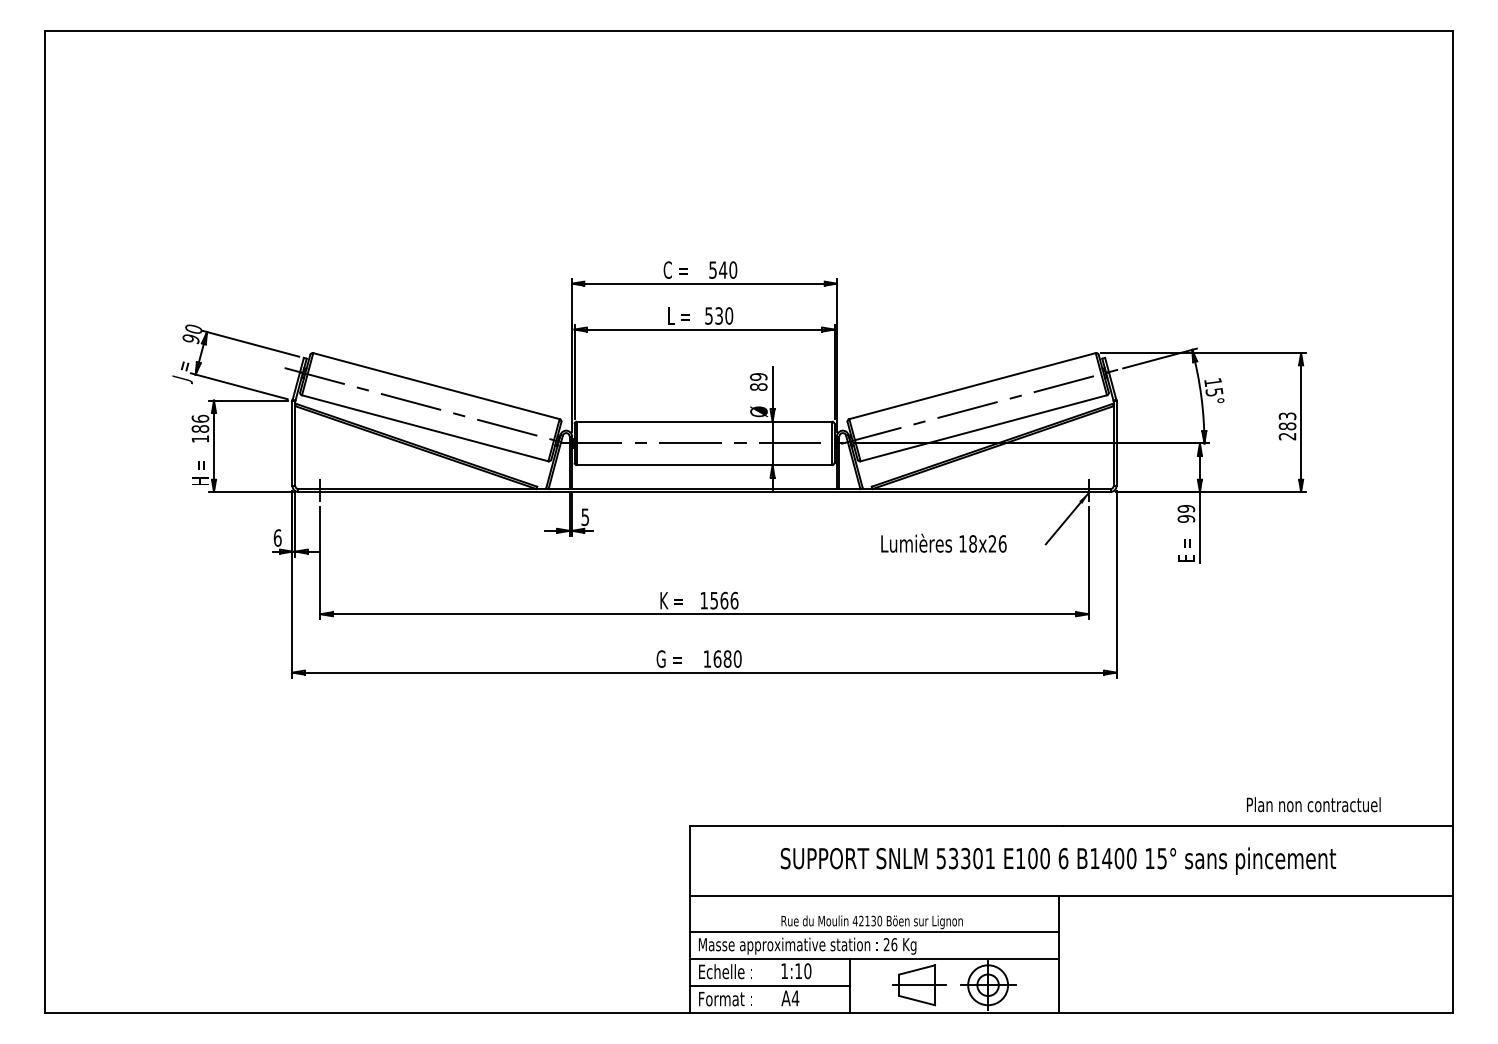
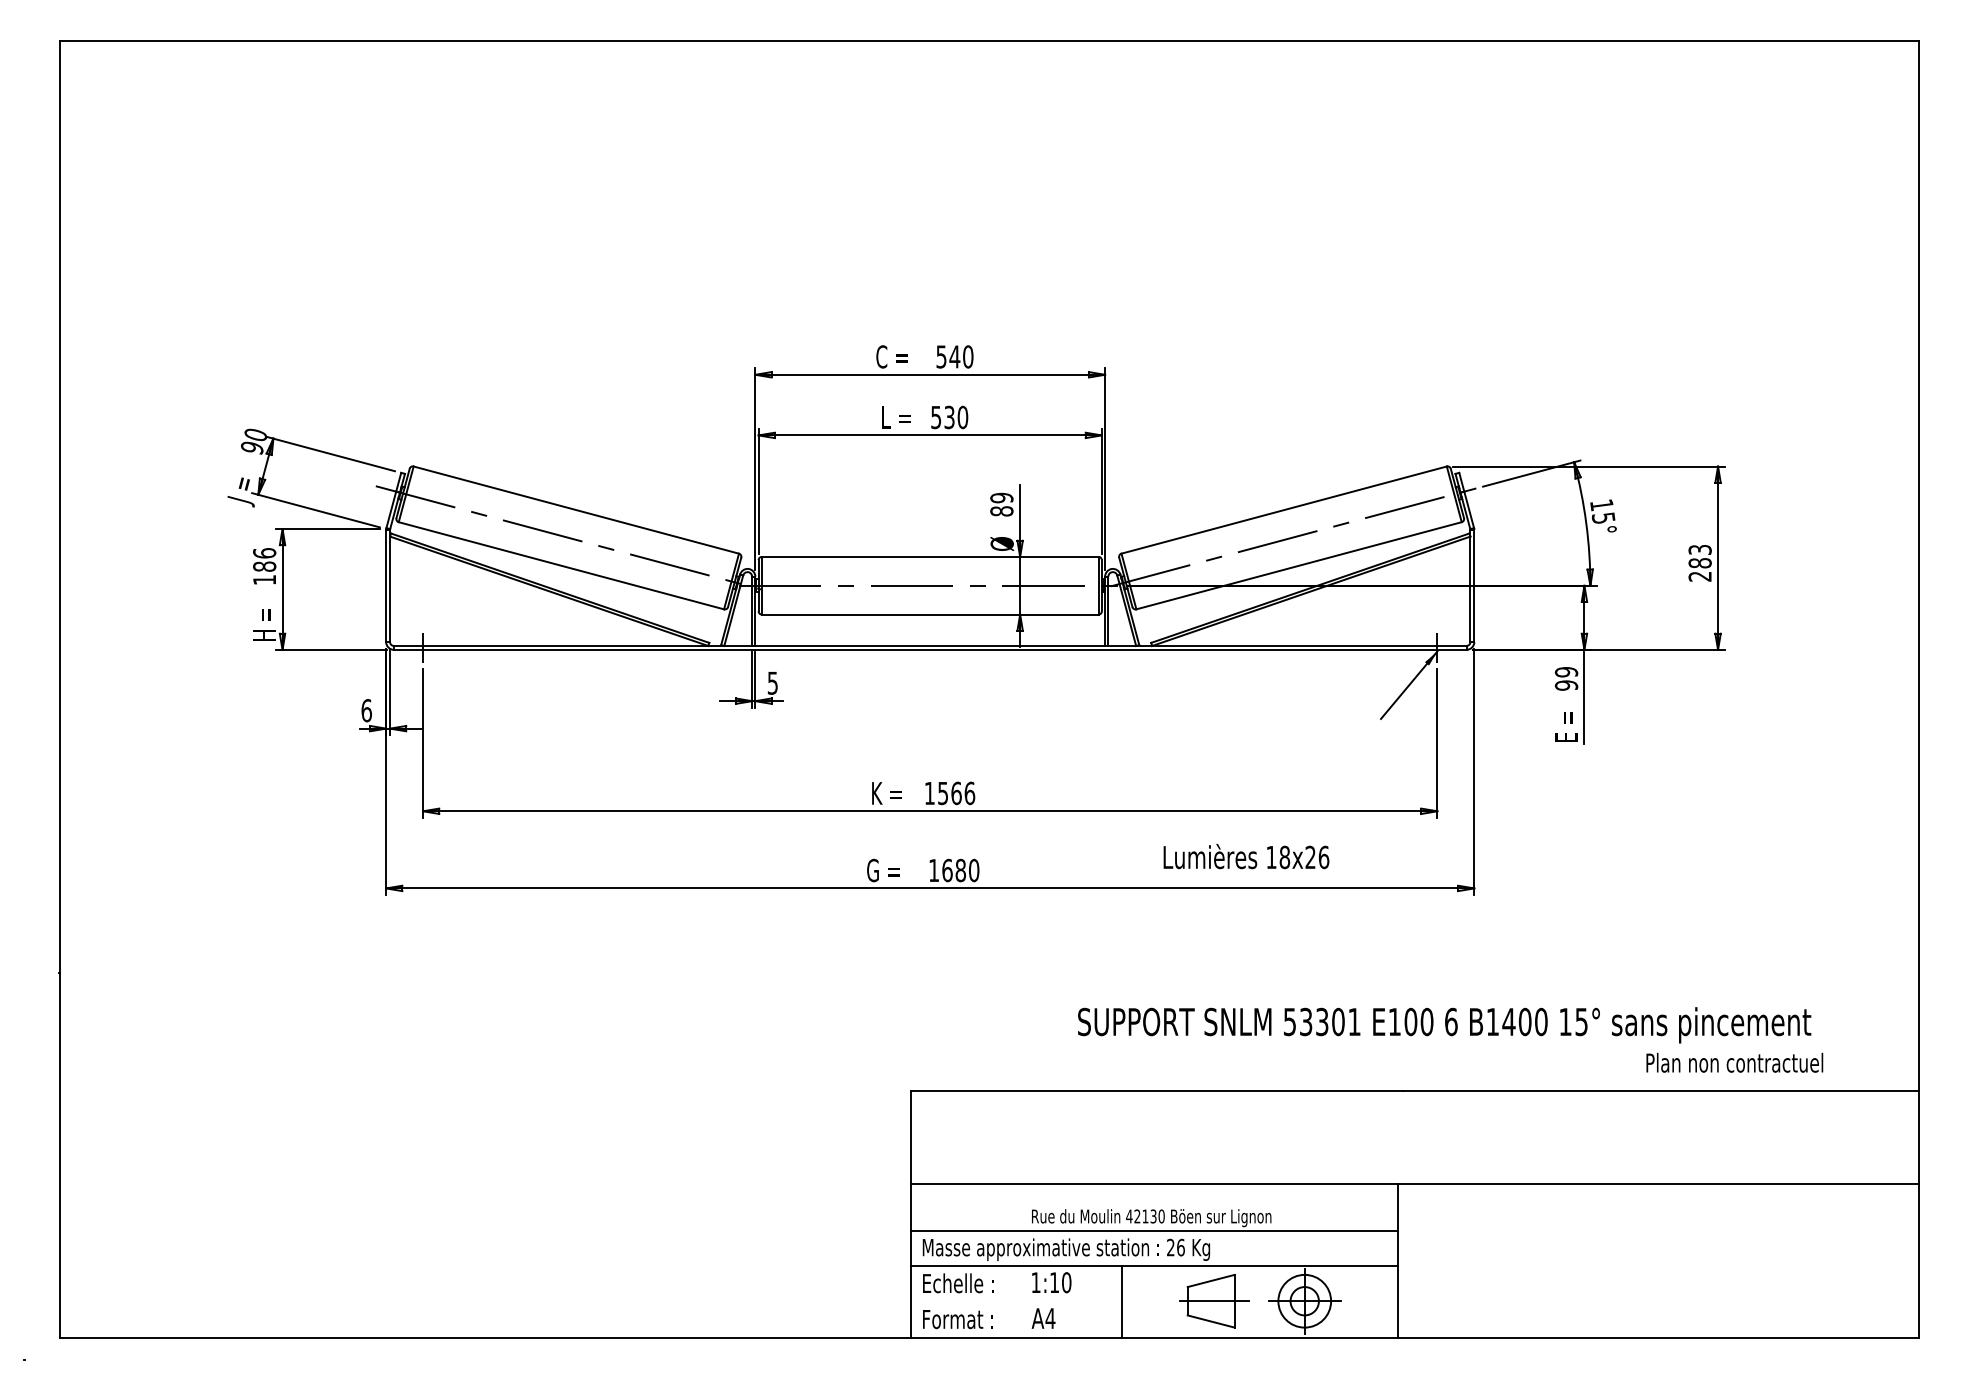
text: (944, 543) -> (1246, 856), moved
text: (1058, 861) -> (1444, 1025), moved
line: (769, 986) -> (1015, 1302), removed

